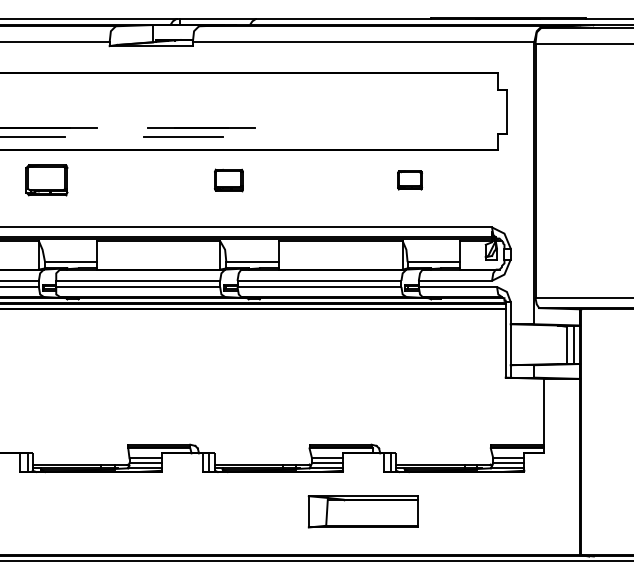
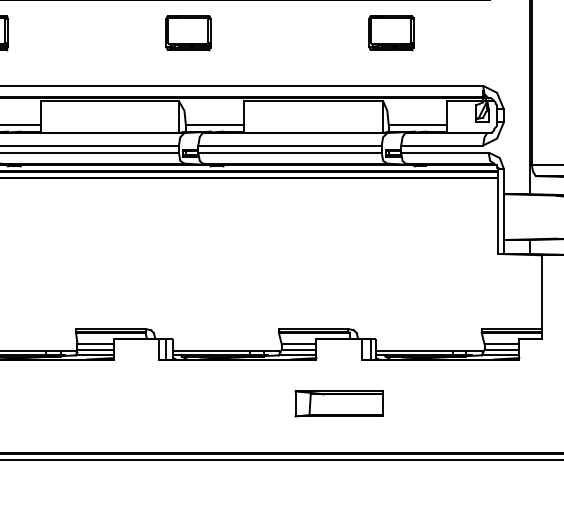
part: (228, 180) -> (188, 33), size x1.43
part: (409, 180) -> (390, 33), size x1.67
part: (363, 511) -> (339, 403), size x0.71

